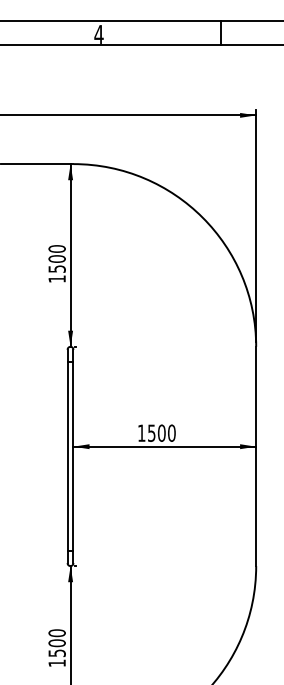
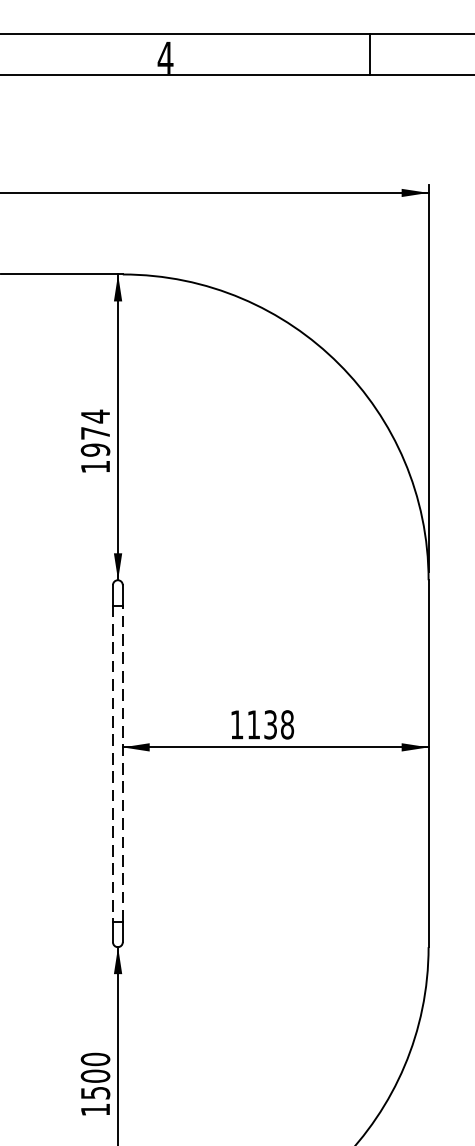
text: (56, 258) -> (94, 432), 1500 -> 1974
text: (161, 432) -> (270, 723), 1500 -> 1138
line: (67, 456) -> (112, 763), solid -> dashed
line: (73, 456) -> (122, 763), solid -> dashed

